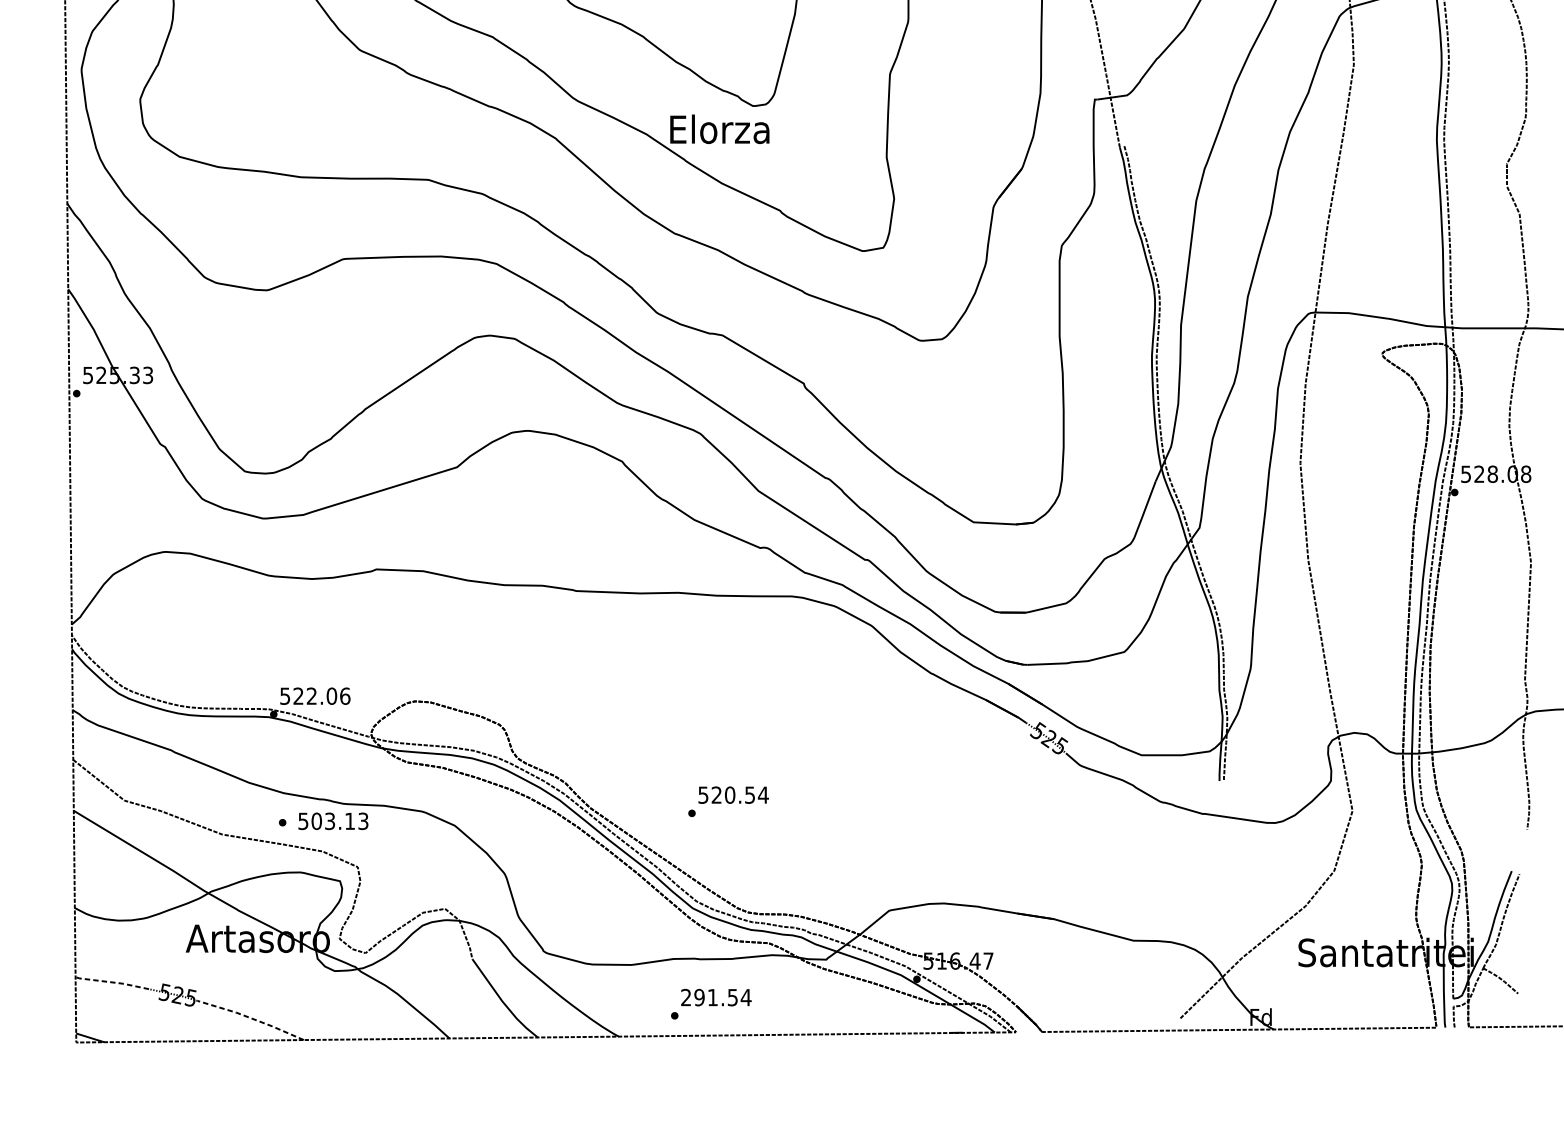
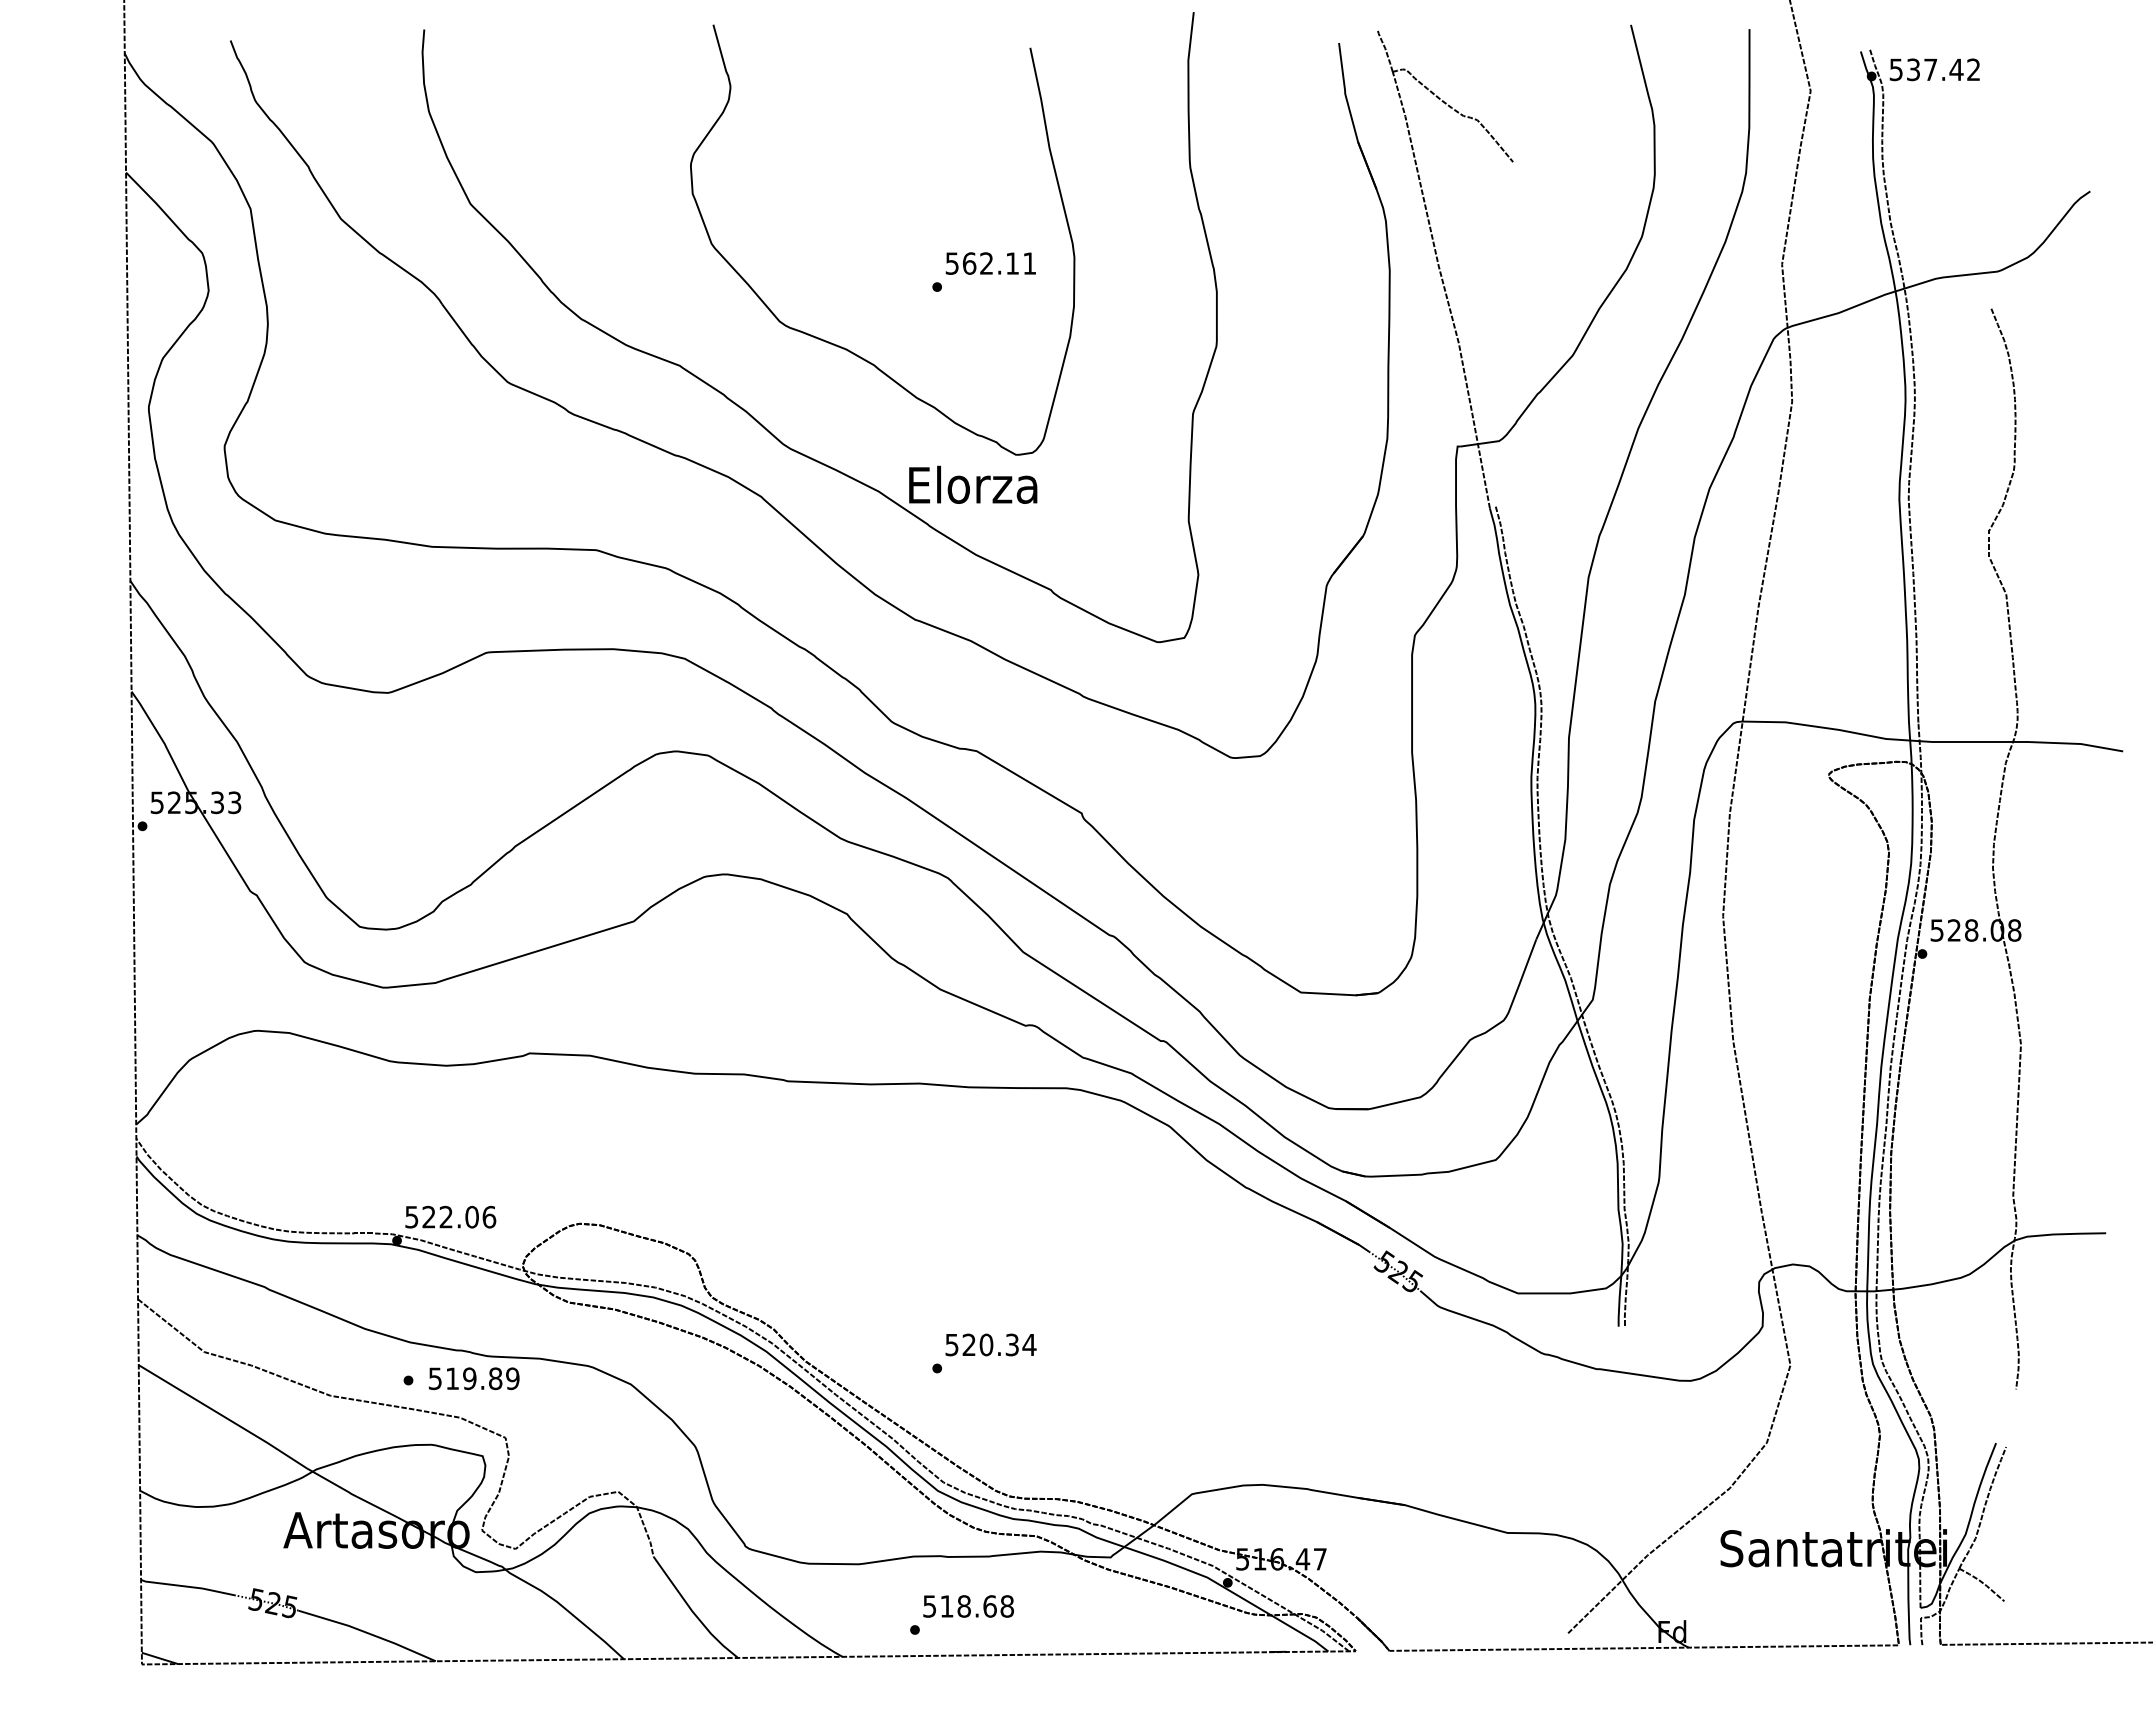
text: (750, 794) -> (1012, 1344), 520.54 -> 520.34
text: (339, 821) -> (482, 1378), 503.13 -> 519.89
line: (112, 982) -> (188, 1586), dashed -> solid
text: (716, 997) -> (968, 1606), 291.54 -> 518.68
line: (251, 1018) -> (368, 1633), dashed -> solid

